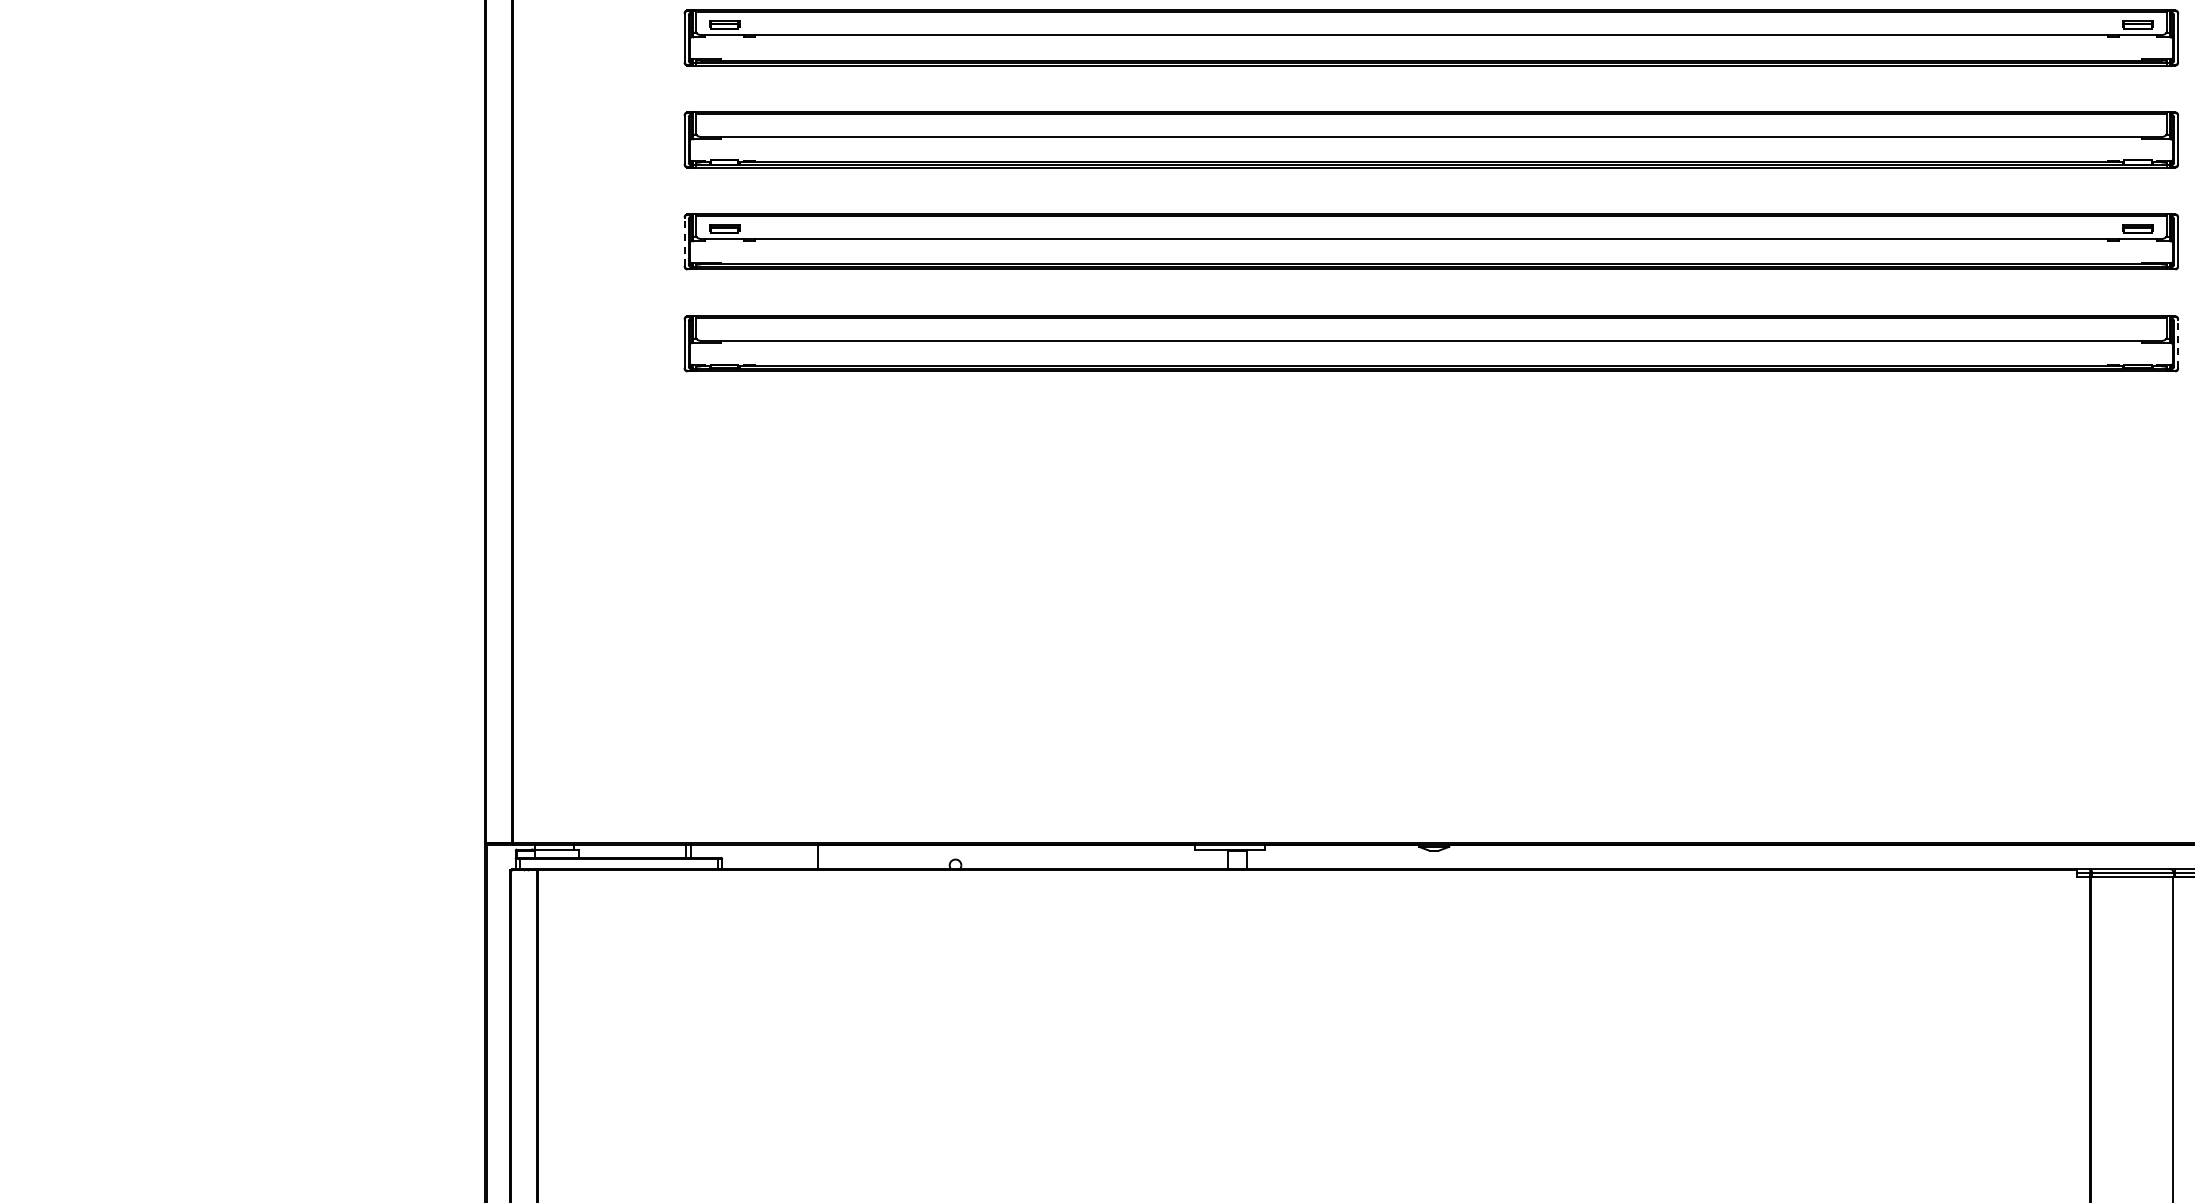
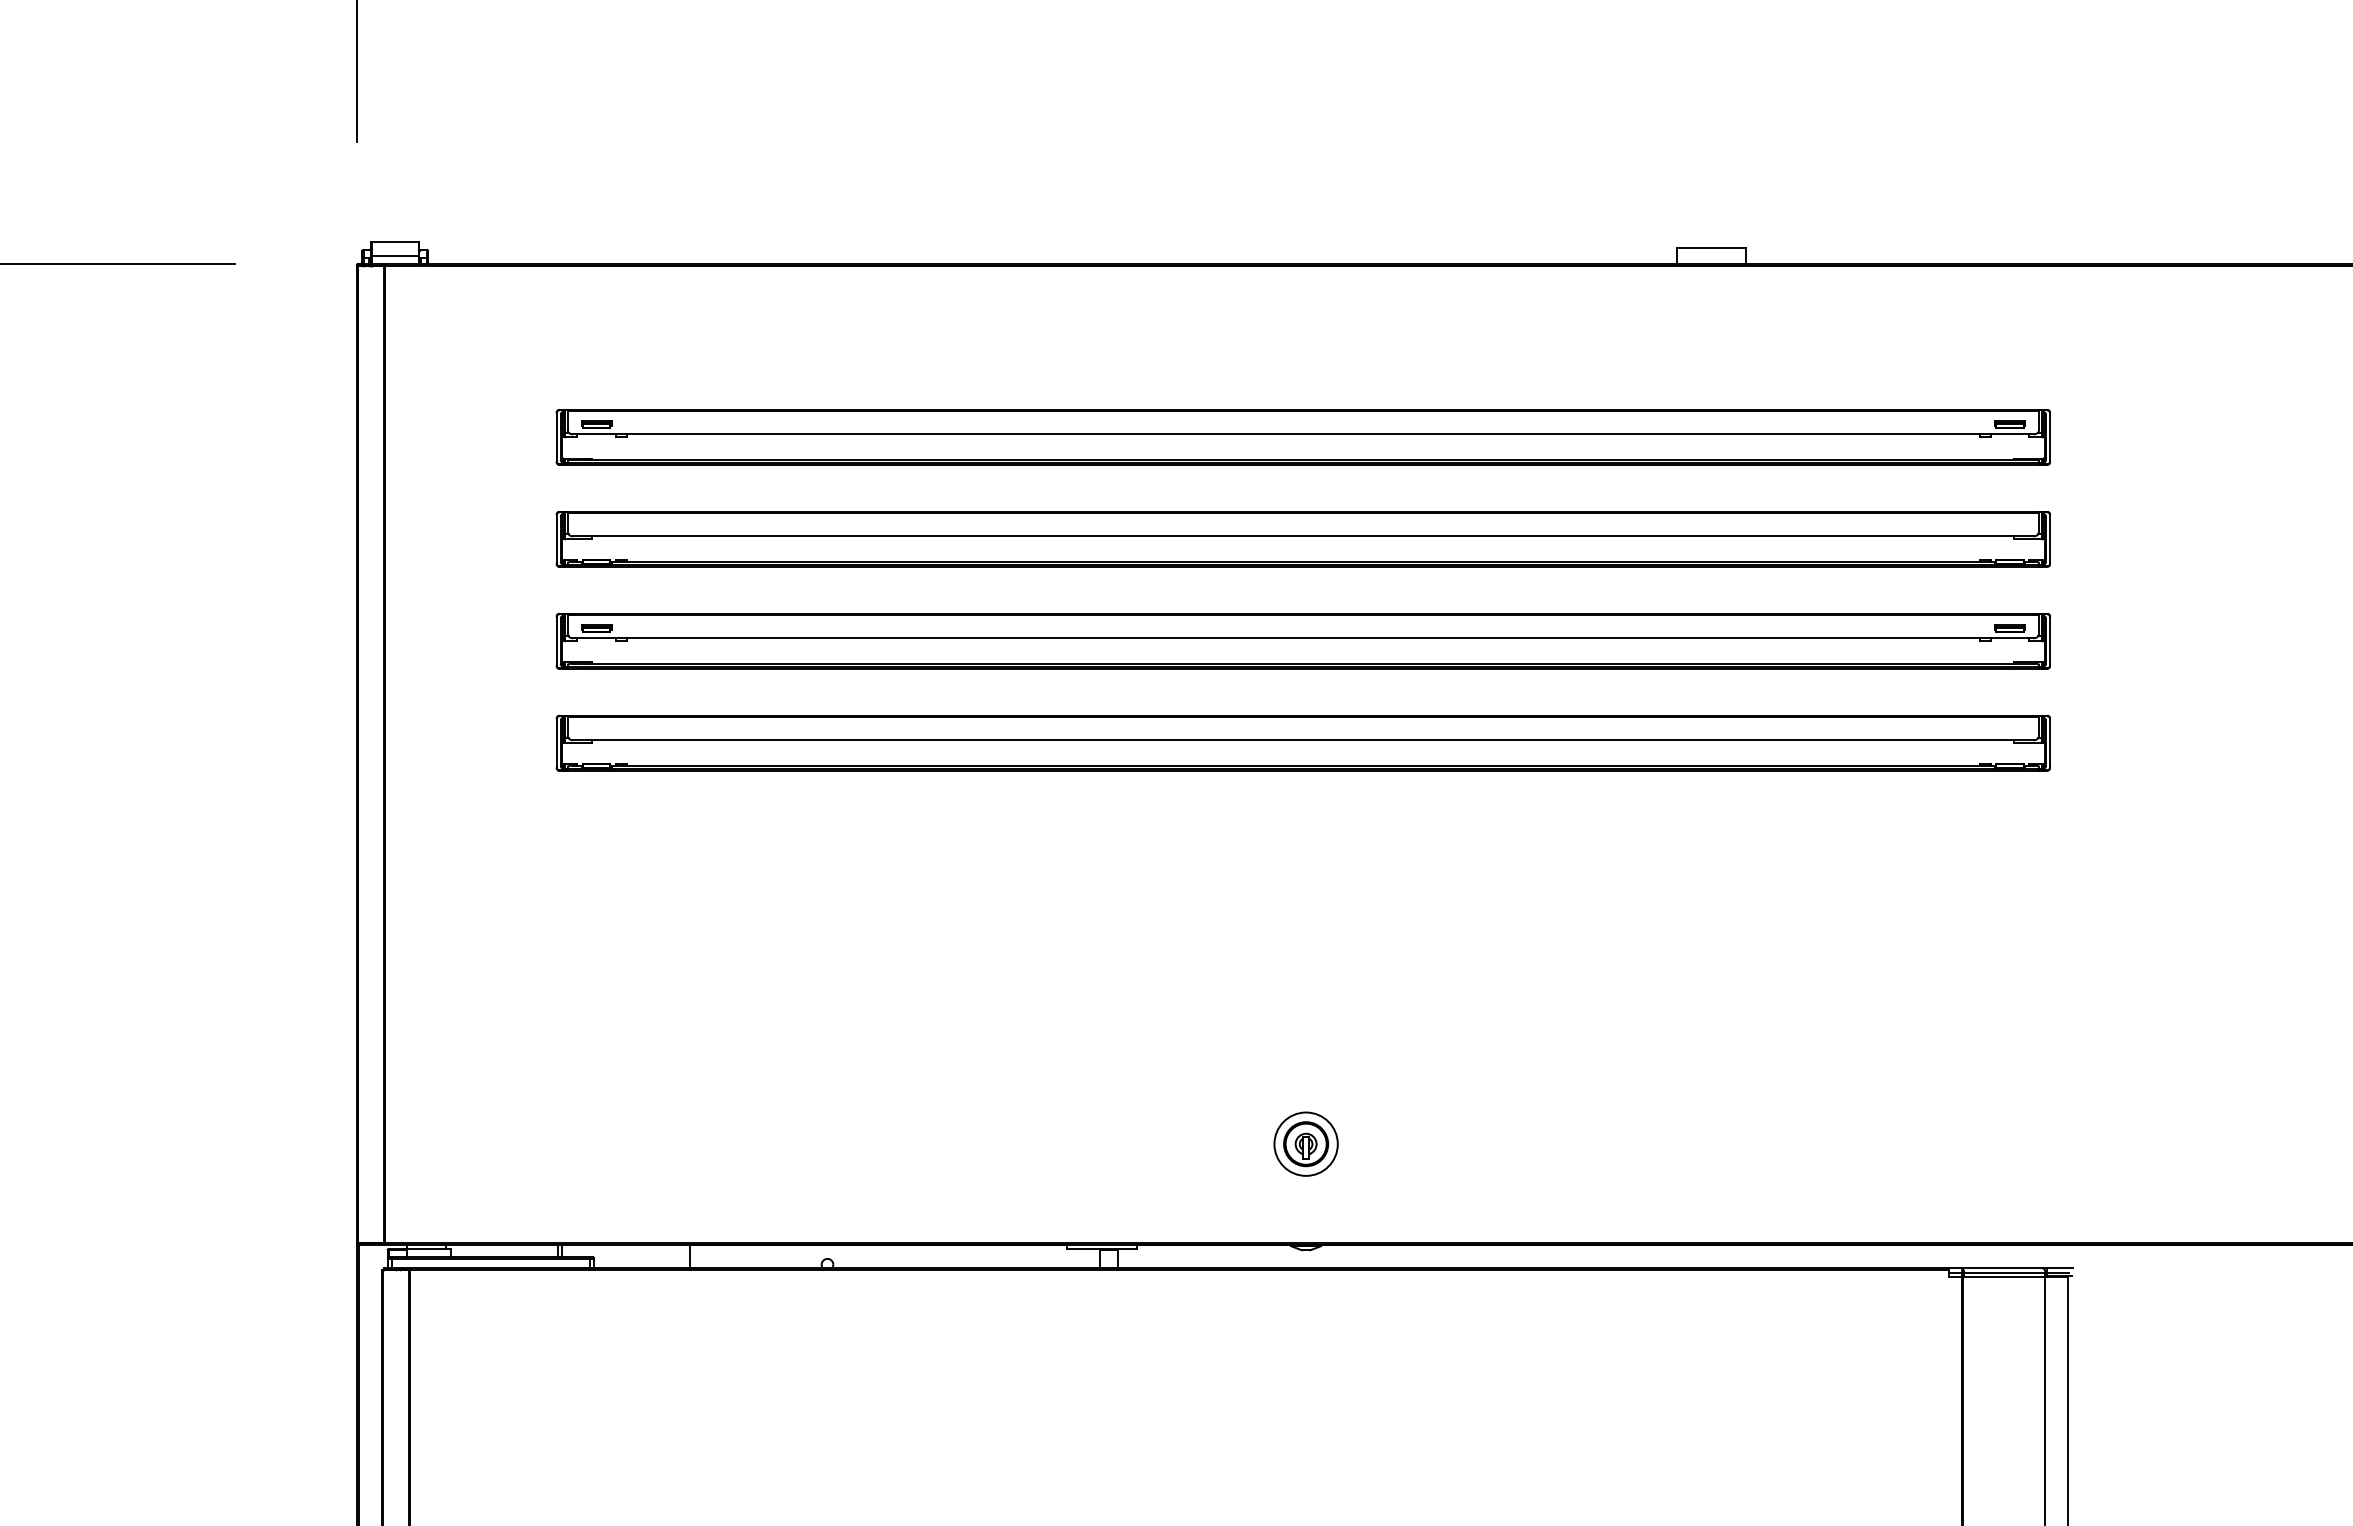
line: (684, 241) -> (556, 640), dashed -> solid
line: (2178, 343) -> (2050, 742), dashed -> solid
part: (1433, 744) -> (1305, 1143), added

